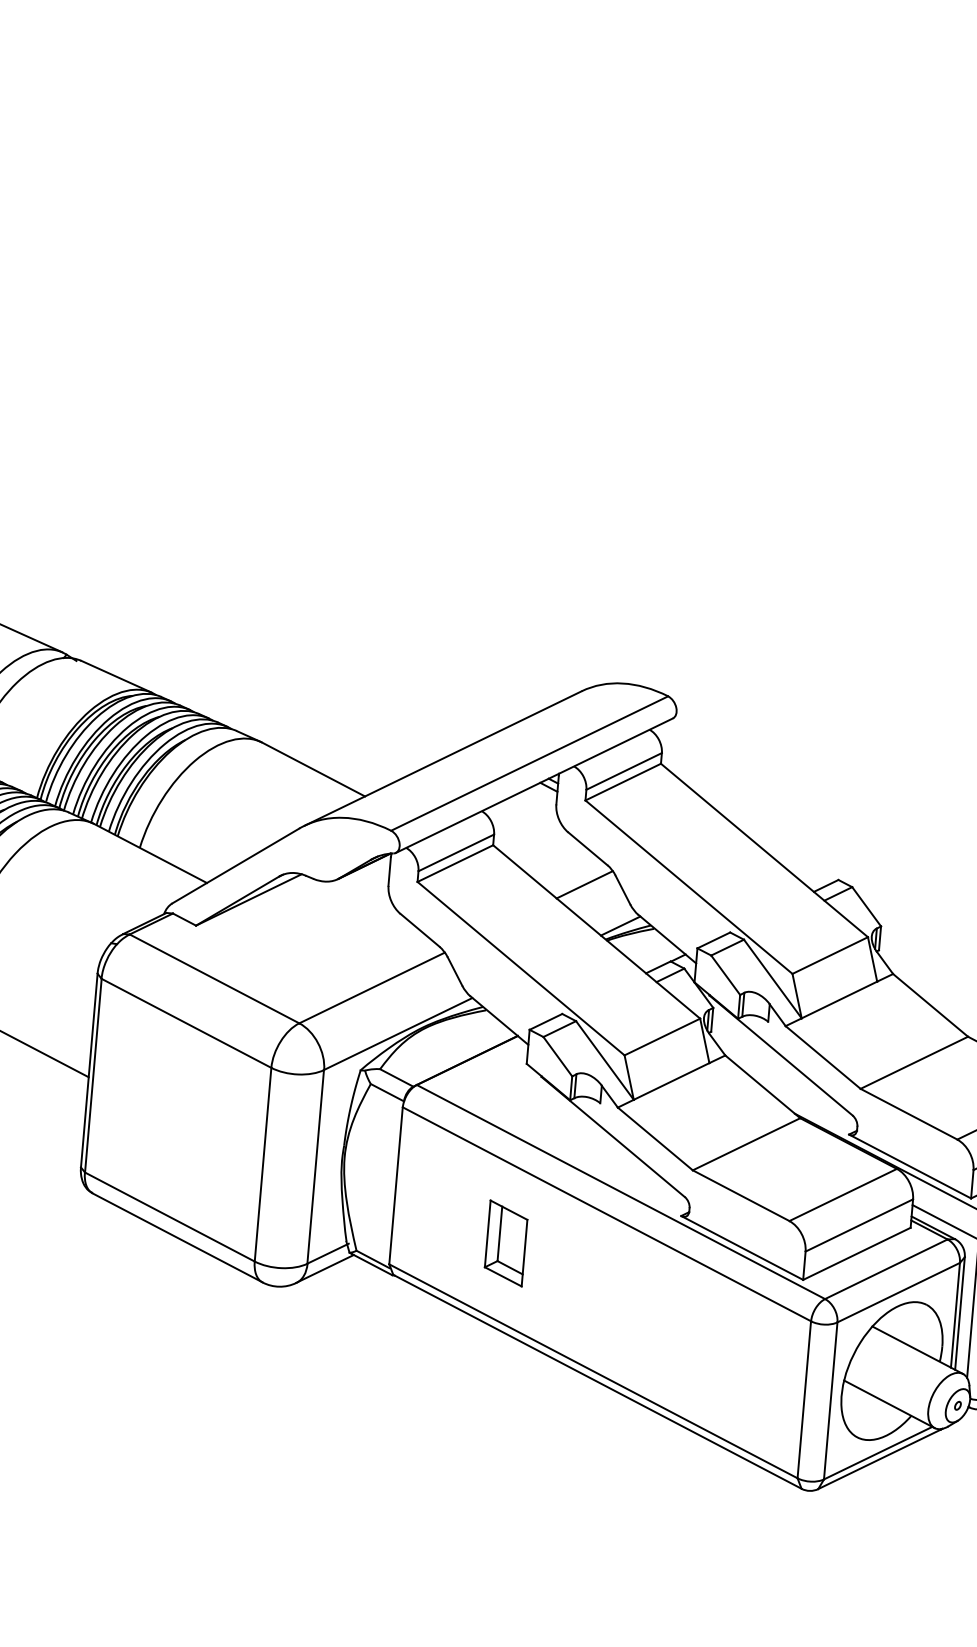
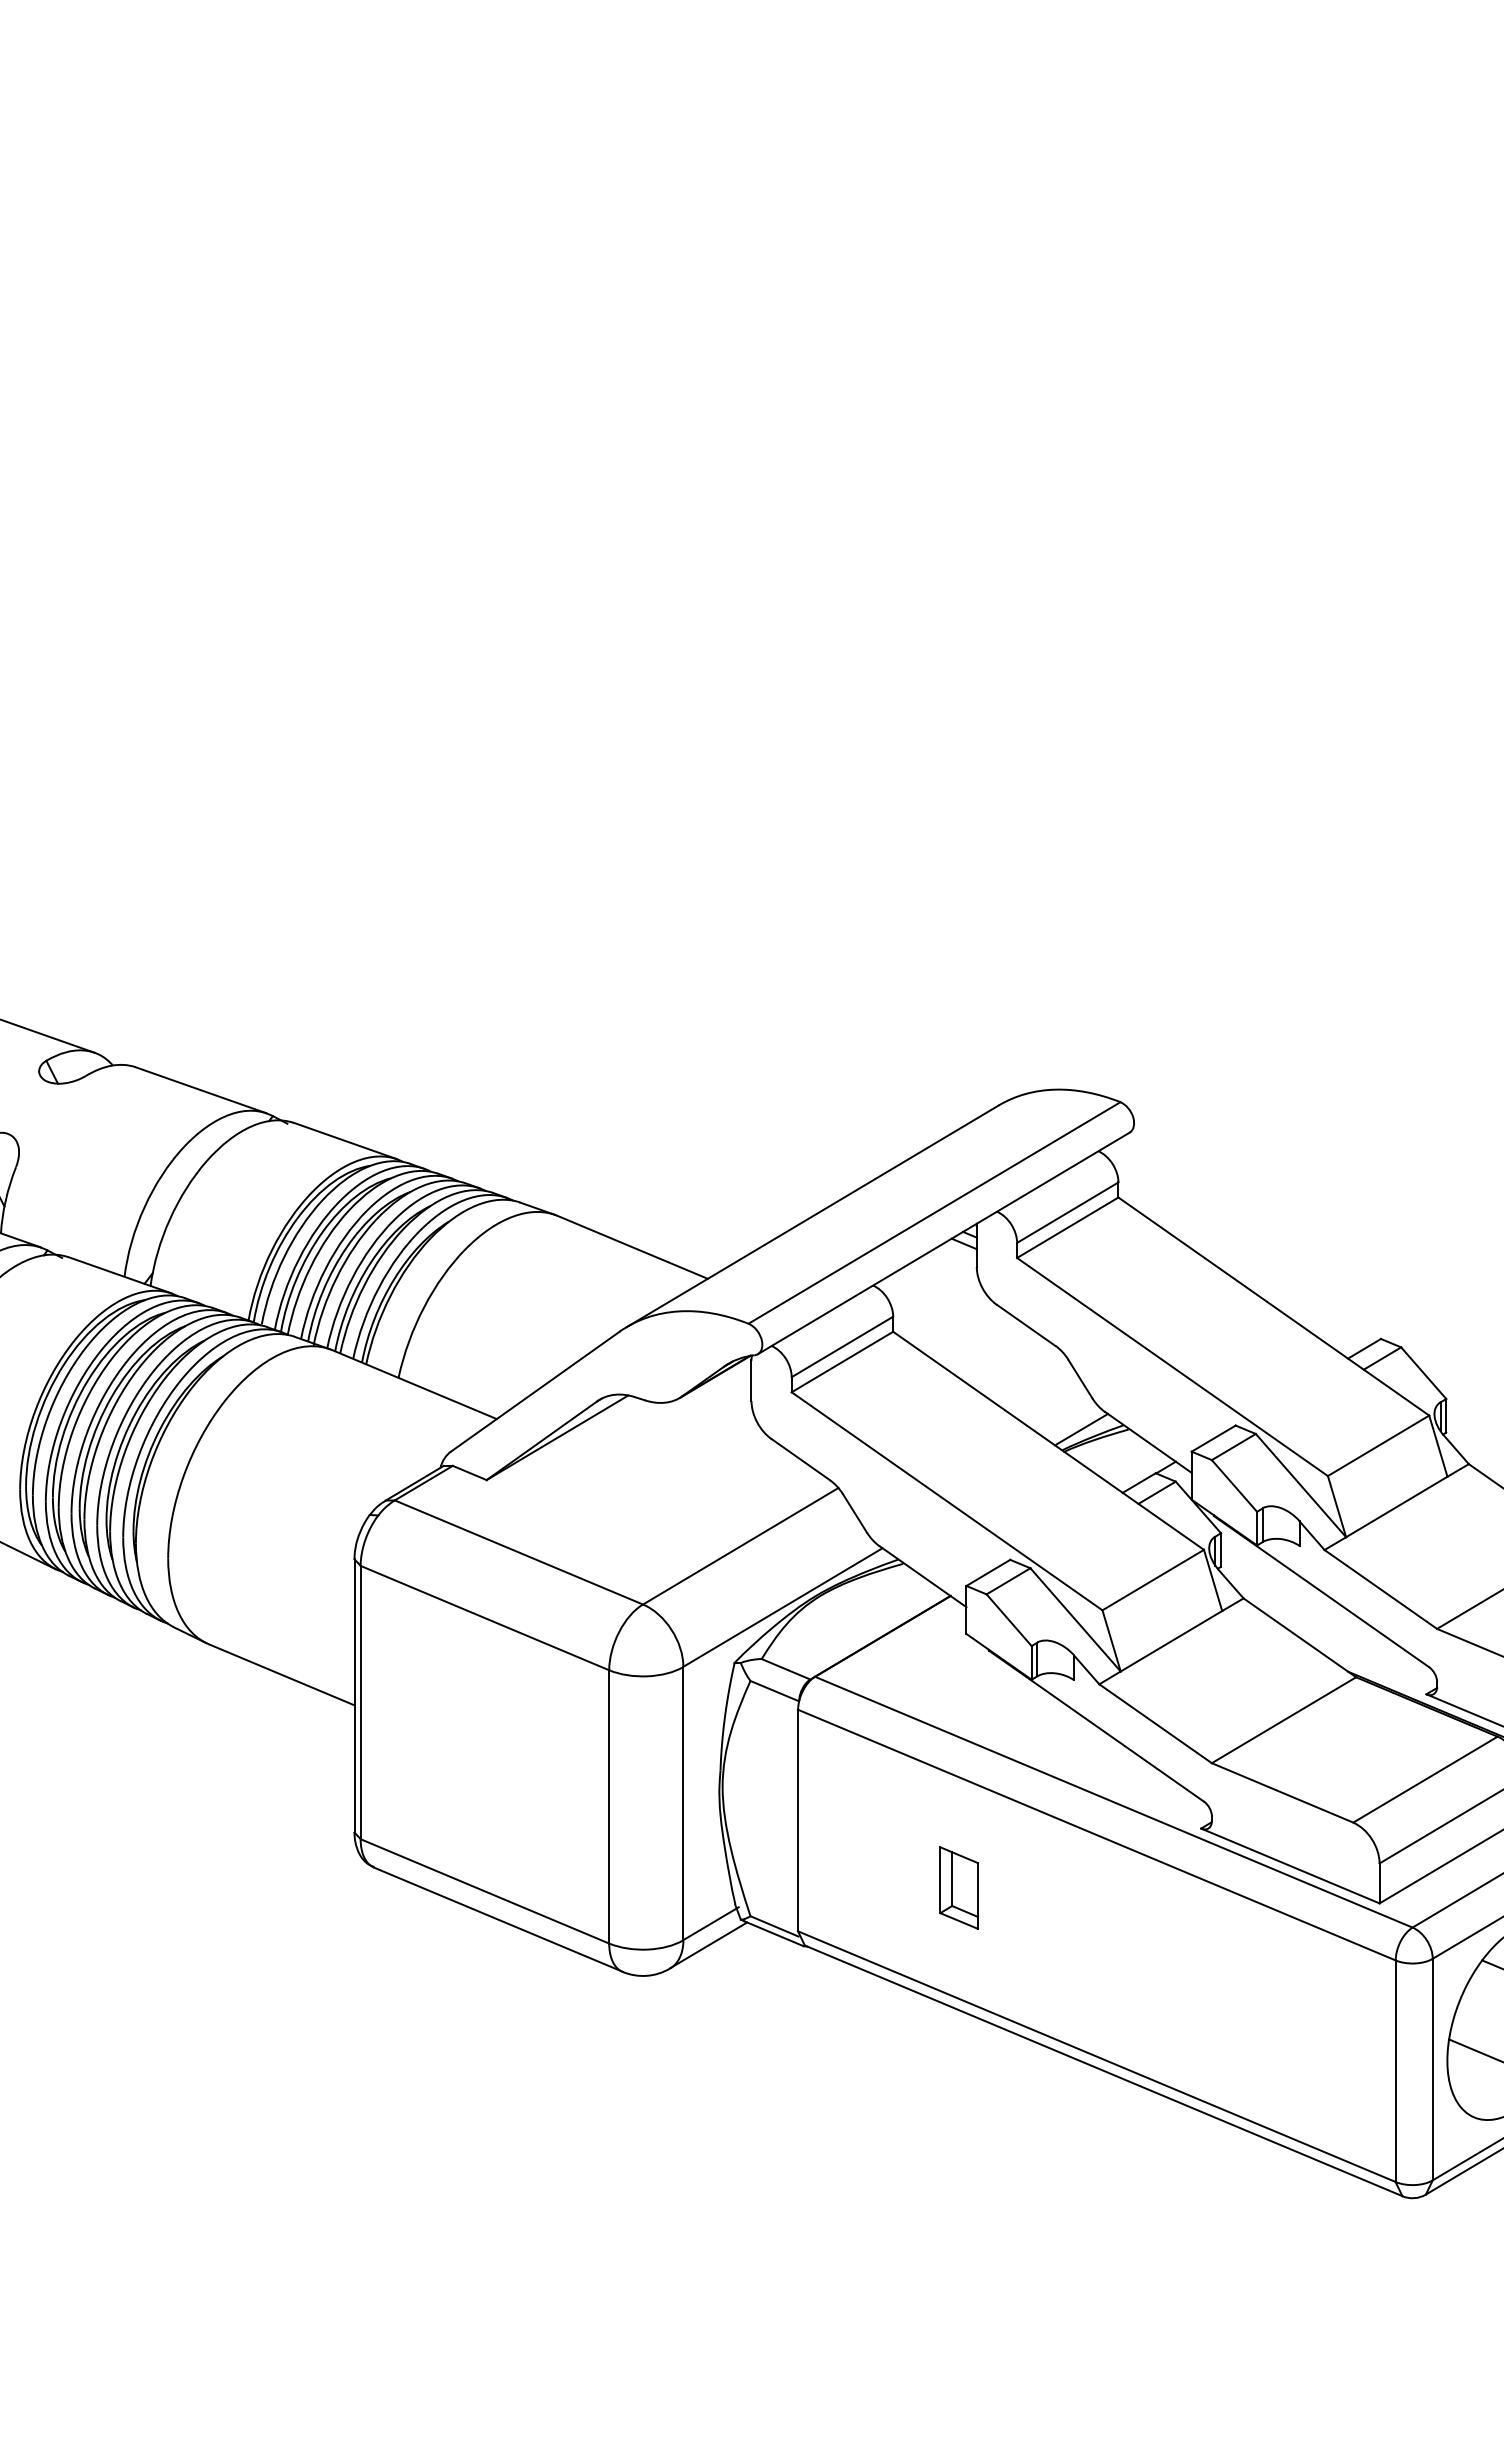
line: (584, 884) -> (1025, 1375), removed
part: (505, 1243) -> (958, 1887), size x0.7

